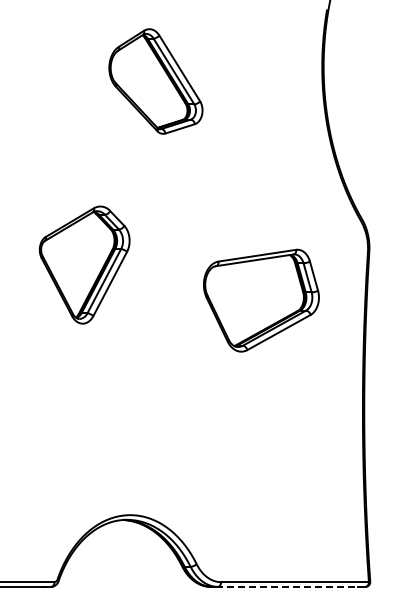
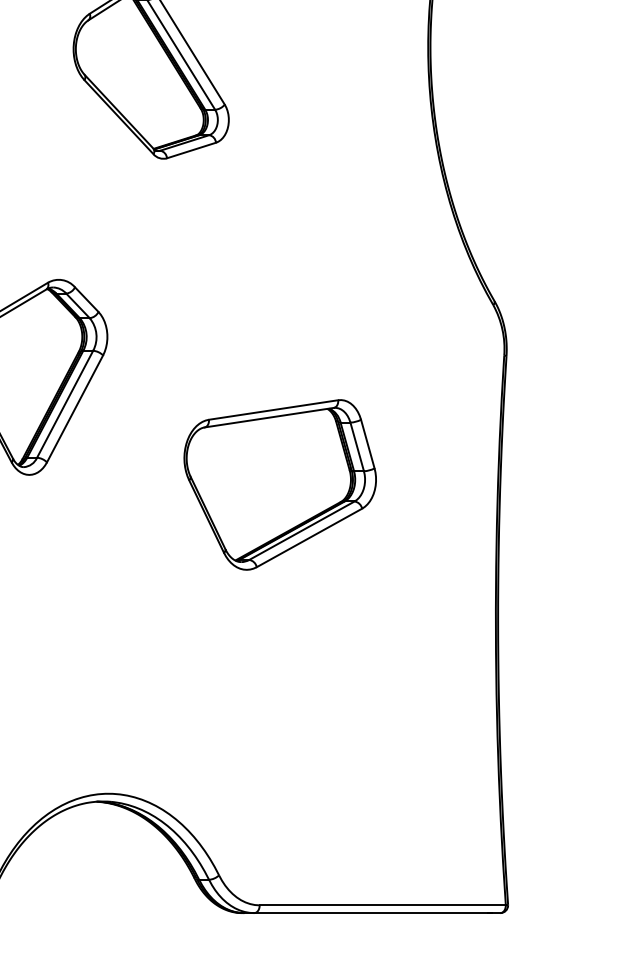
part: (261, 300) -> (280, 484), moved
line: (291, 586) -> (376, 912), dashed -> solid

